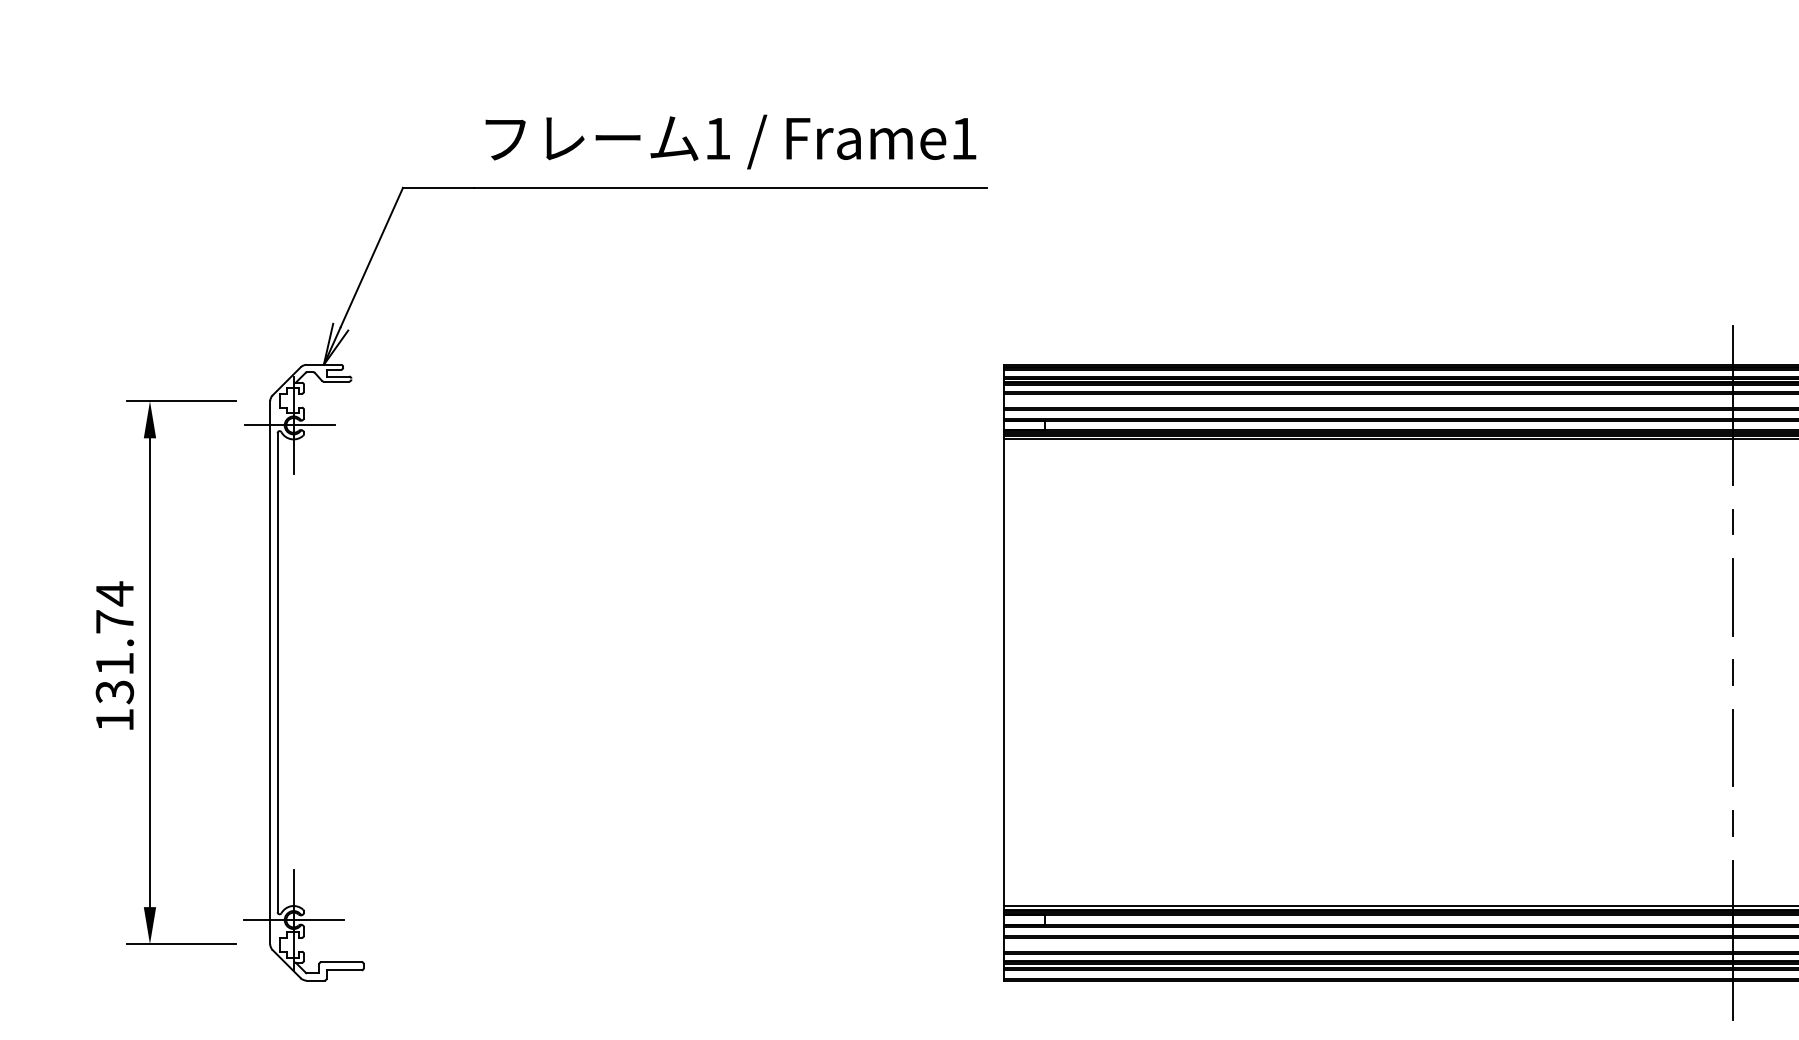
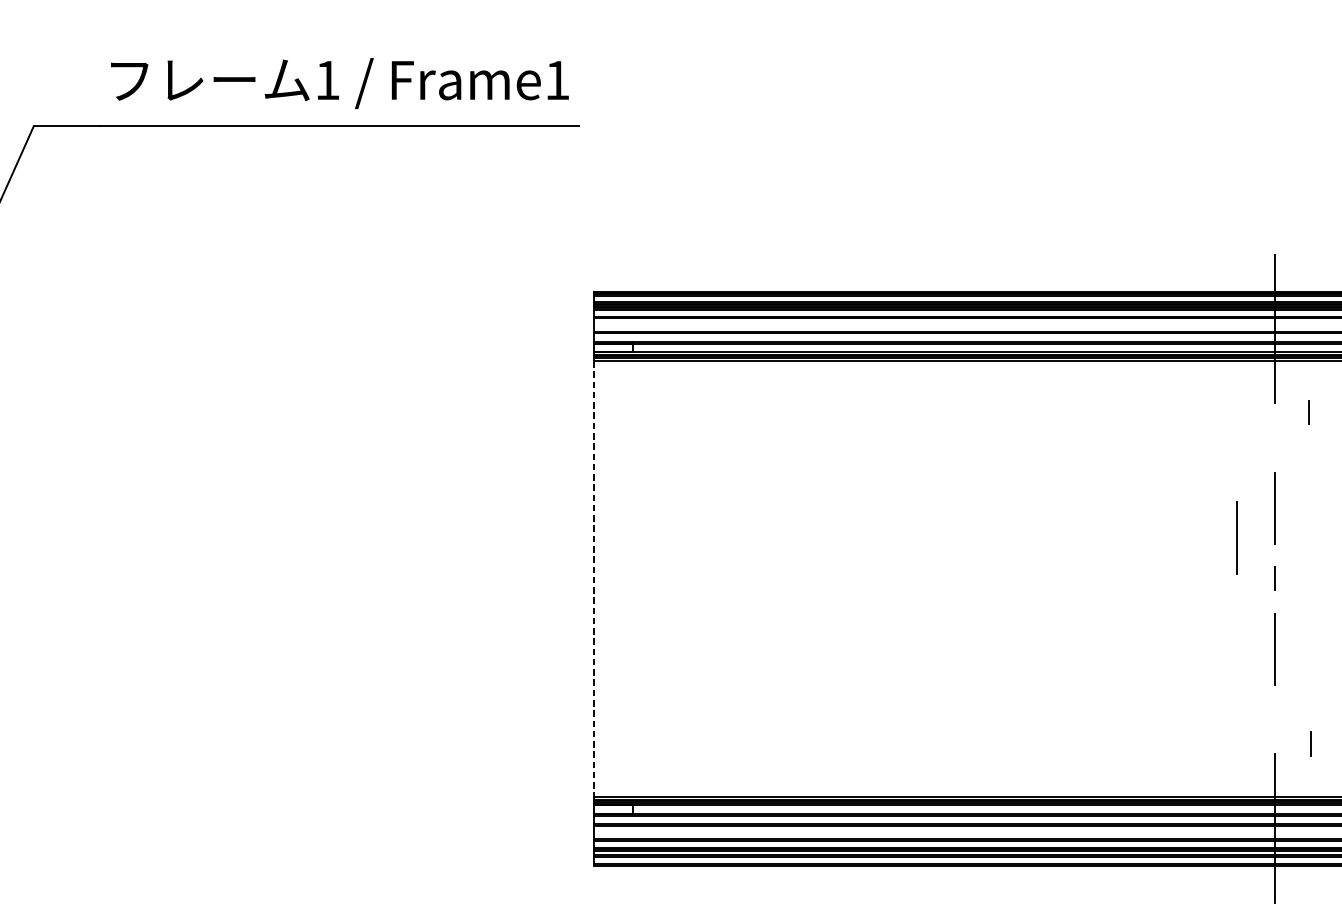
line: (1732, 521) -> (1308, 412), moved
line: (1691, 628) -> (1236, 537), added
line: (1003, 673) -> (594, 579), solid -> dashed
line: (1732, 823) -> (1310, 743), moved

